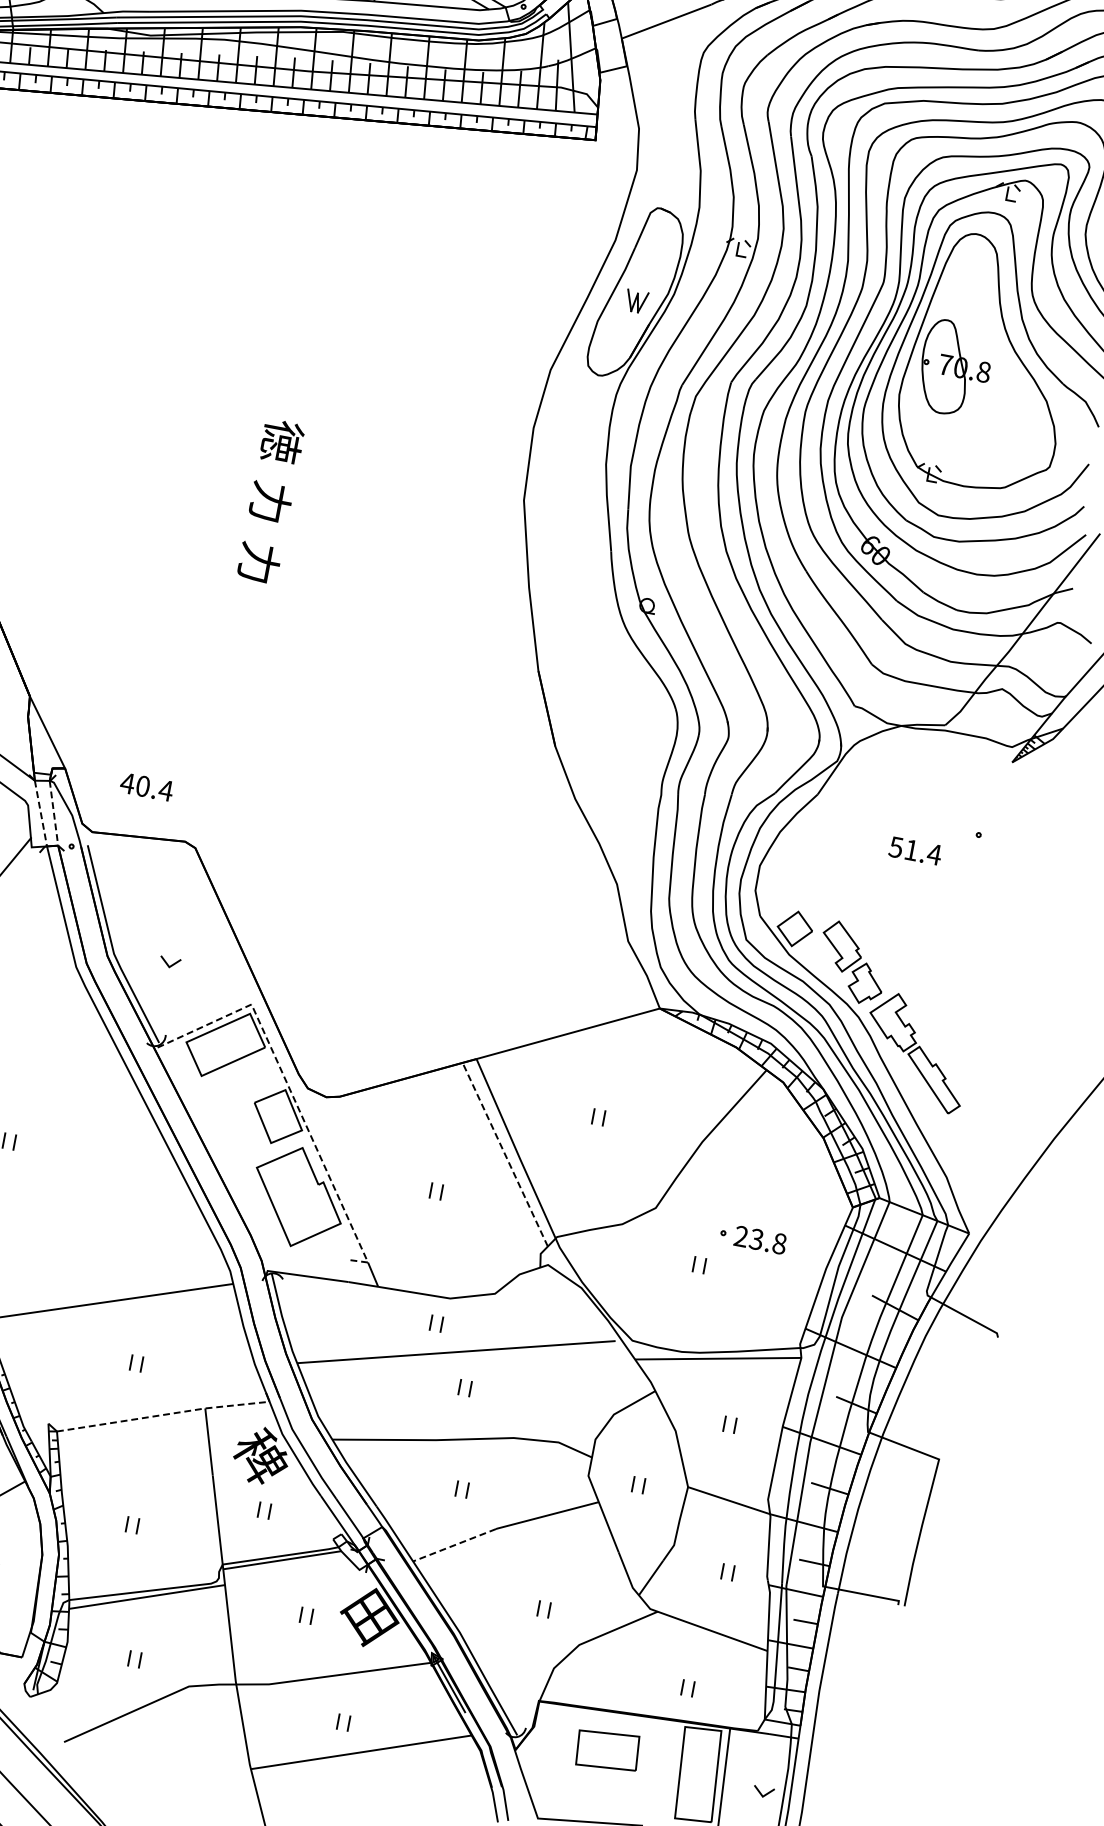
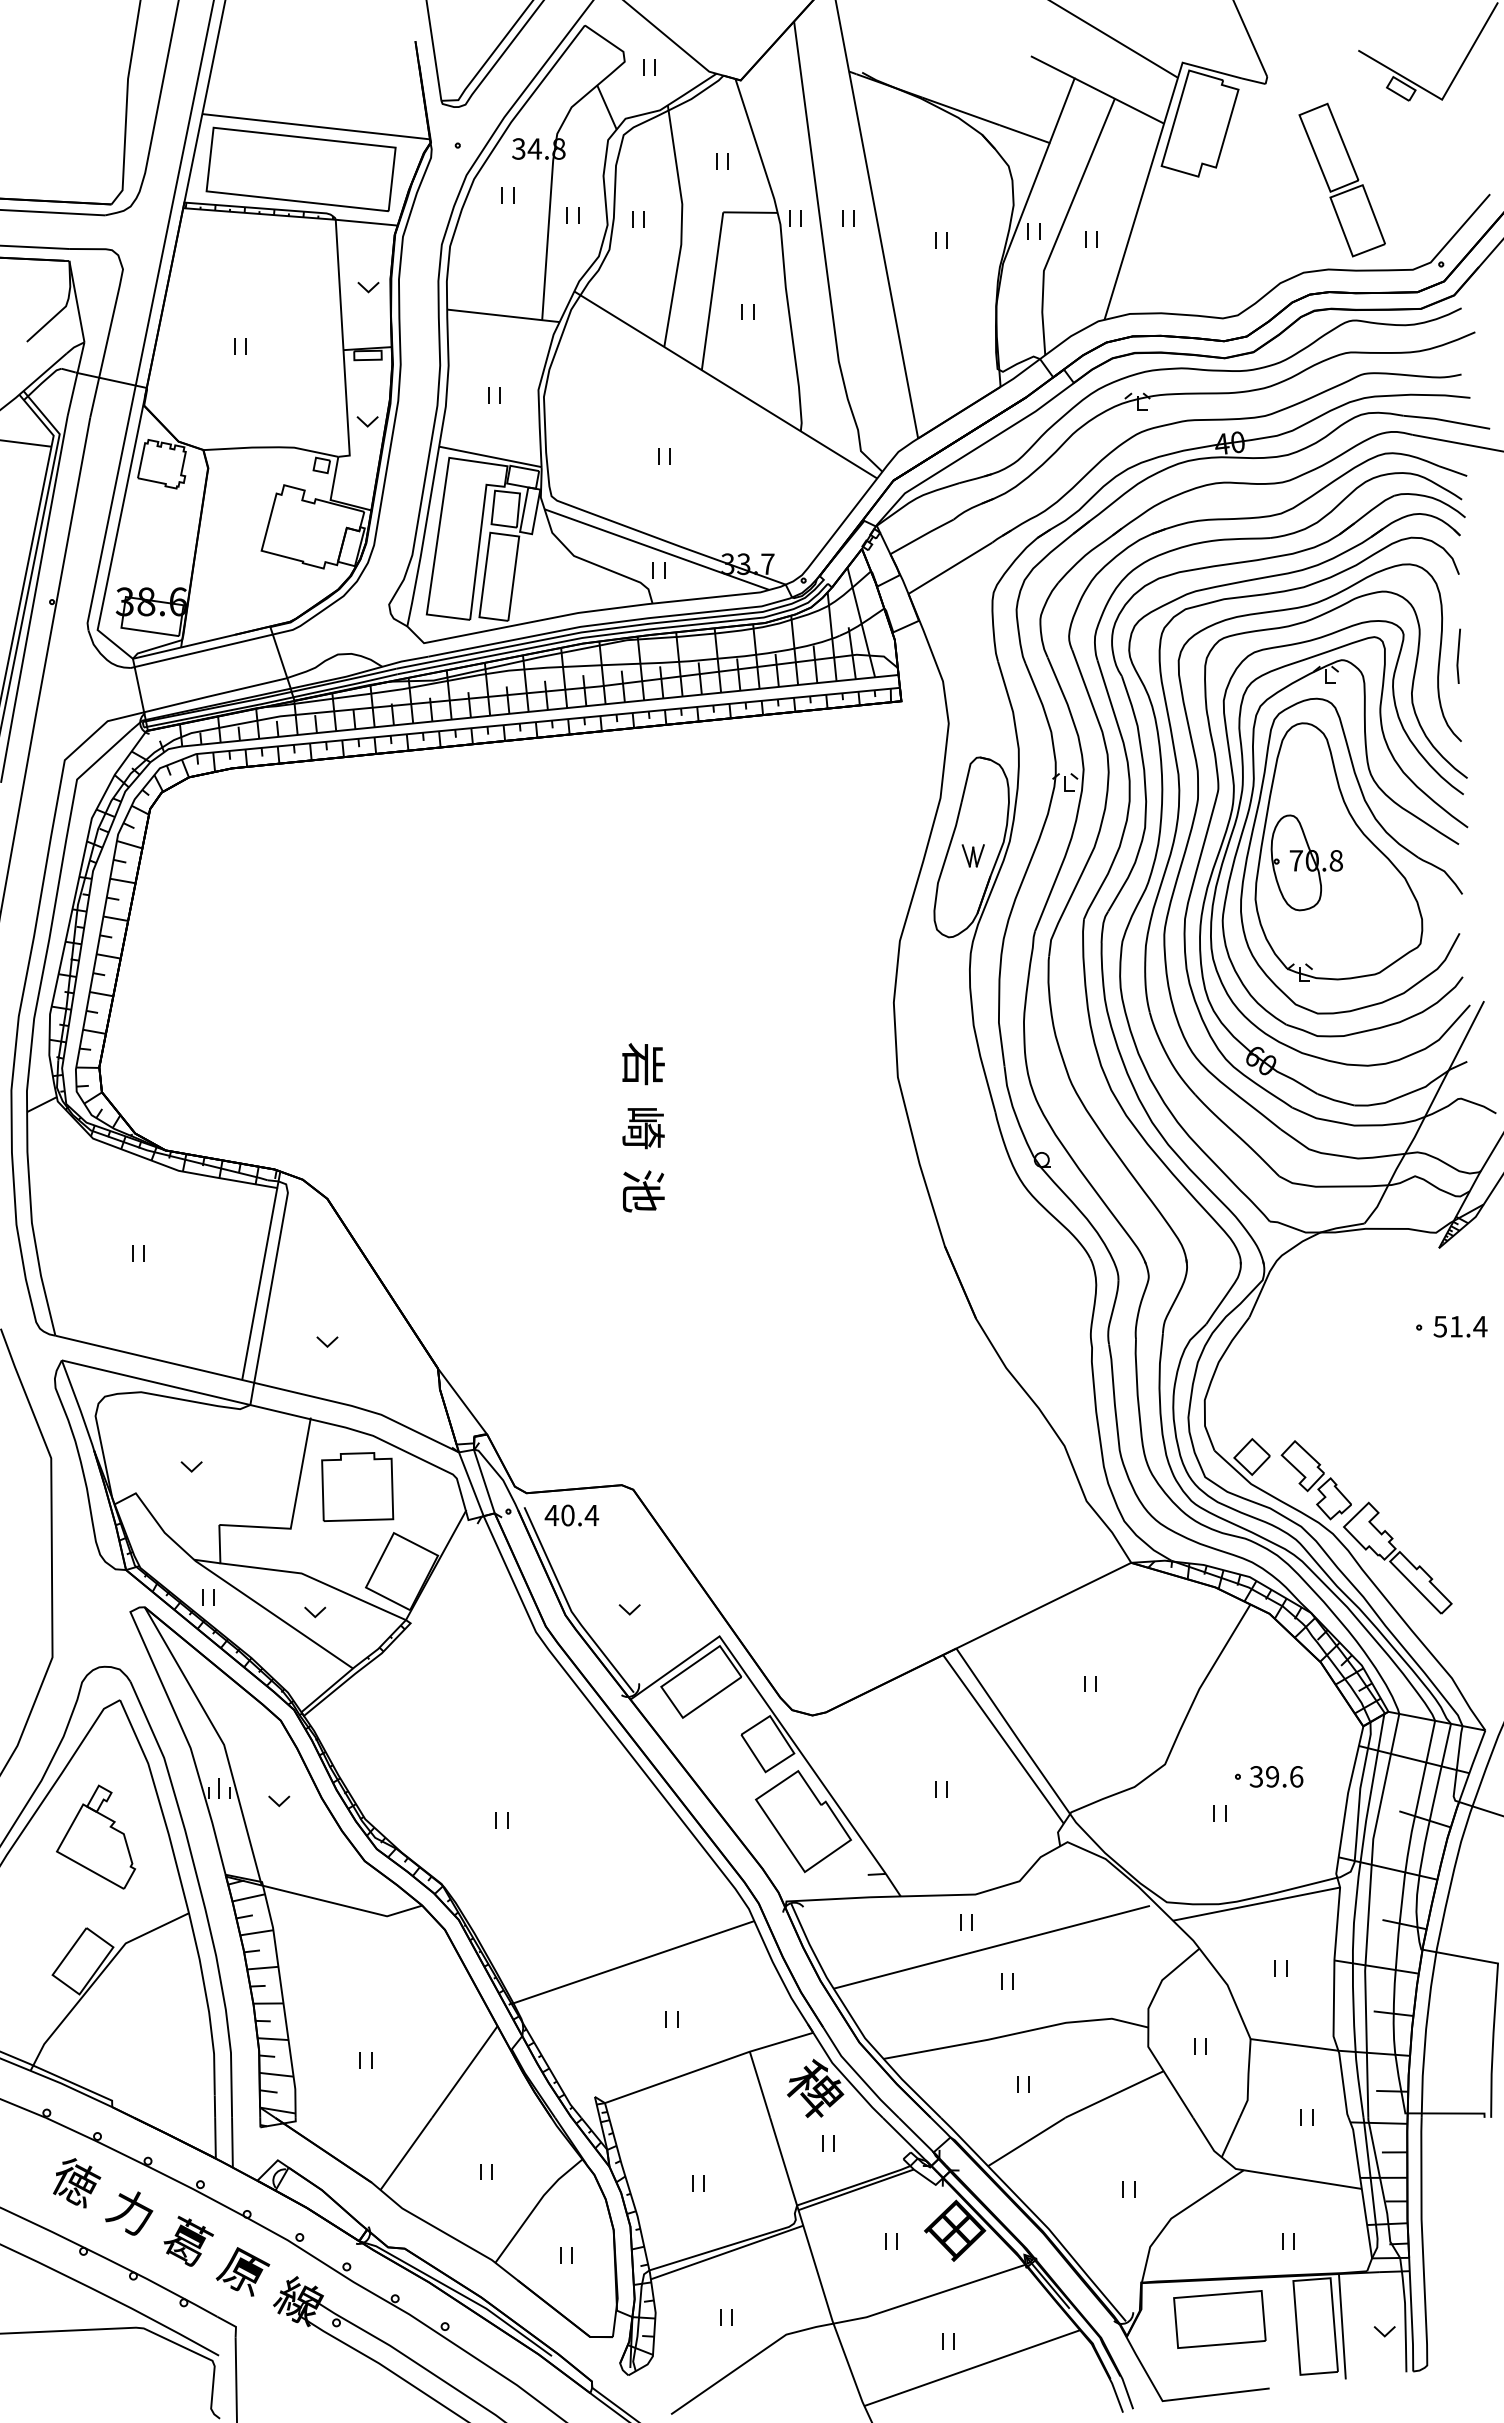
text: (282, 442) -> (643, 1064), 徳 -> 岩
text: (270, 503) -> (643, 1128), 力 -> 崎
text: (259, 563) -> (643, 1191), 力 -> 池
text: (146, 787) -> (571, 1515), moved
line: (41, 813) -> (471, 1484), dashed -> solid
line: (53, 814) -> (484, 1482), dashed -> solid
text: (915, 850) -> (1460, 1326), moved
line: (291, 1092) -> (776, 1717), dashed -> solid
line: (505, 1154) -> (1003, 1739), dashed -> solid
text: (760, 1239) -> (1276, 1776), 23.8 -> 39.6
line: (163, 1415) -> (709, 2066), dashed -> solid
line: (454, 1545) -> (1026, 2142), dashed -> solid
part: (607, 1750) -> (1219, 2319), size x1.43

